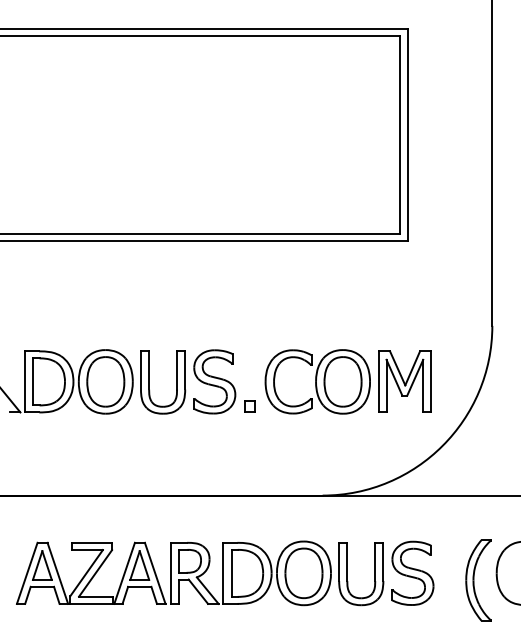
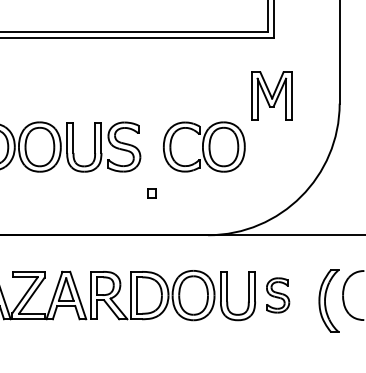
part: (404, 381) -> (271, 95), moved
part: (249, 406) -> (151, 193), moved
part: (412, 572) -> (277, 294), size x0.7

